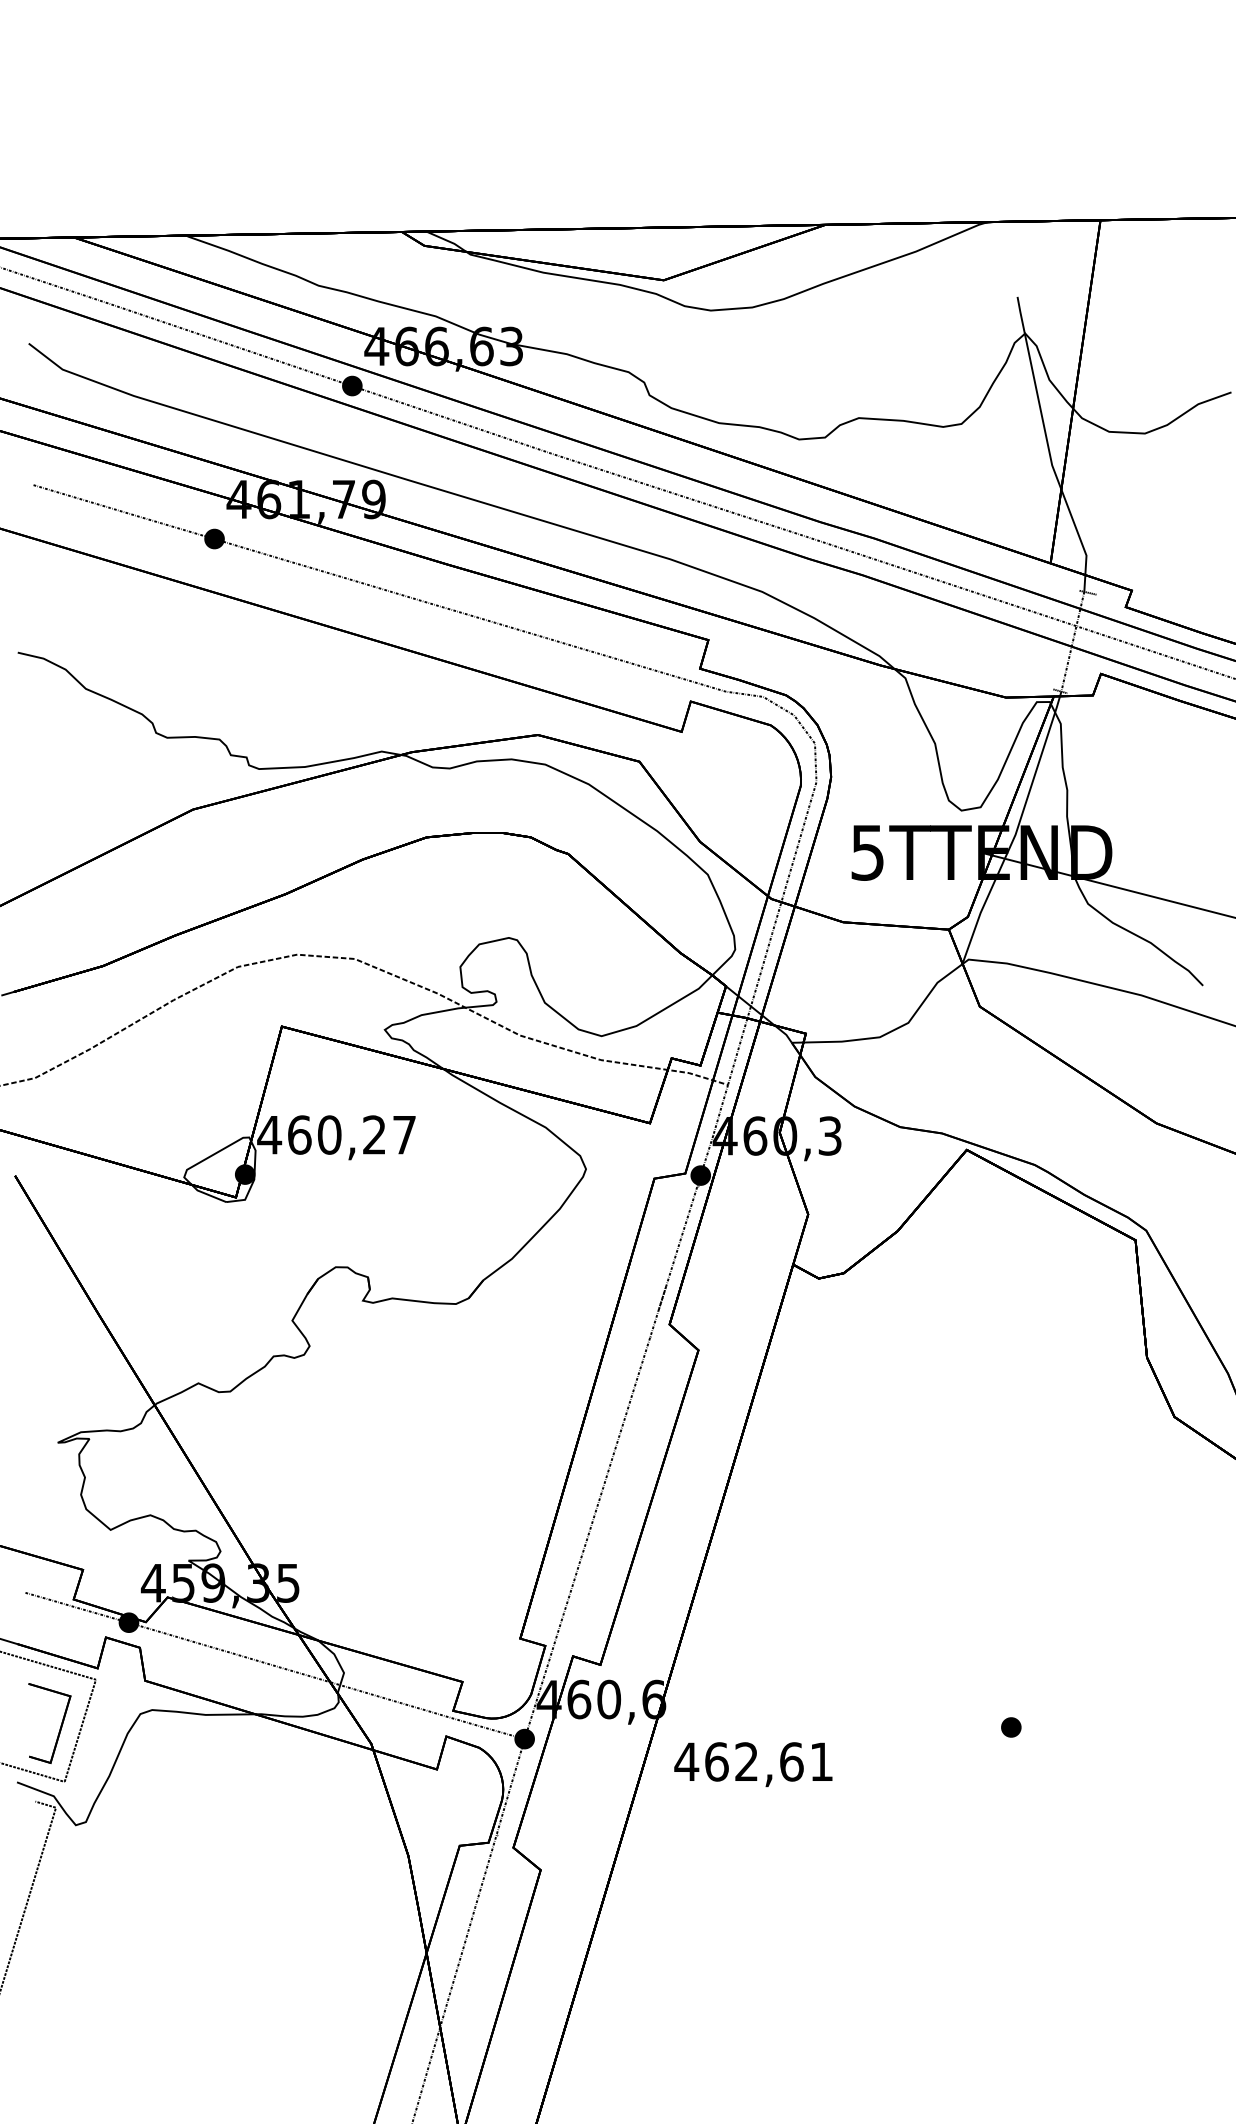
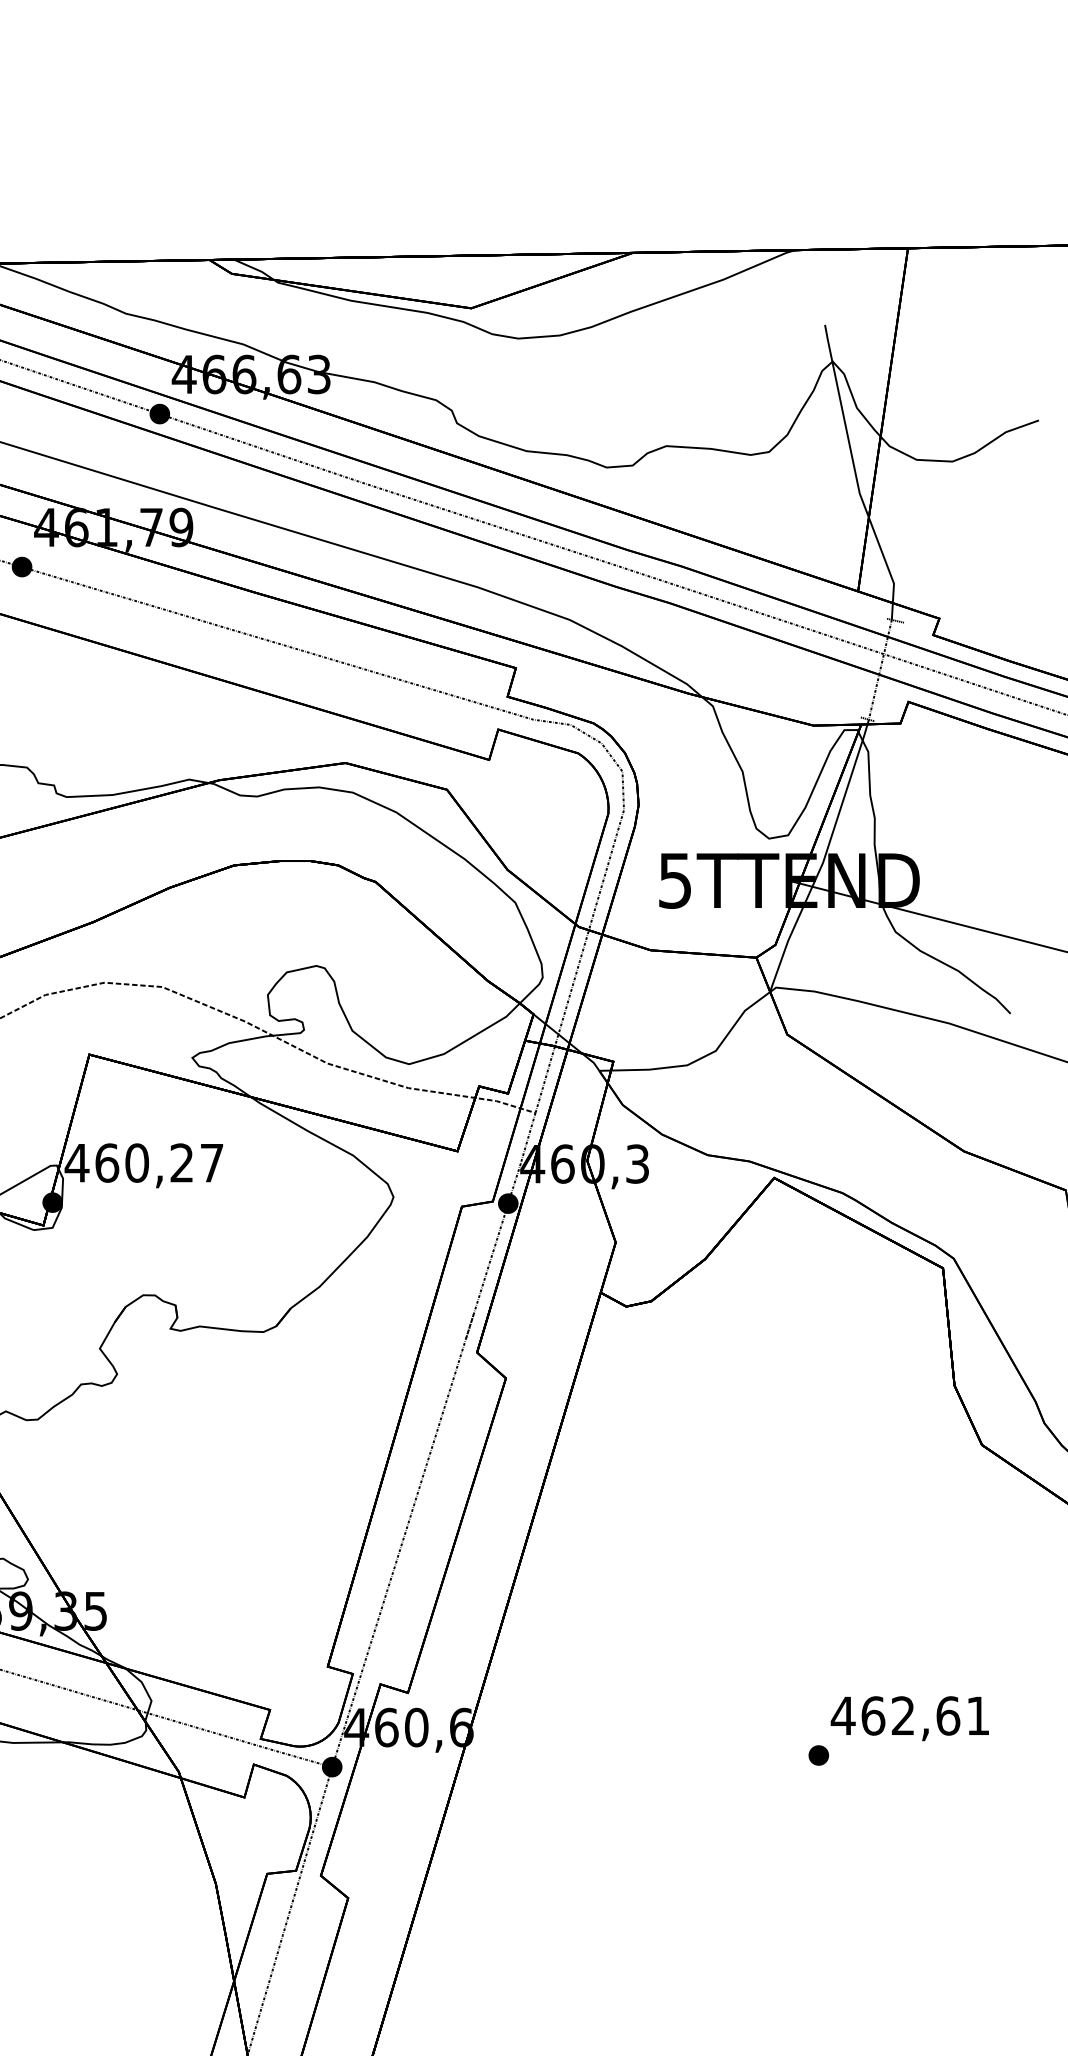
text: (753, 1764) -> (910, 1718), moved

